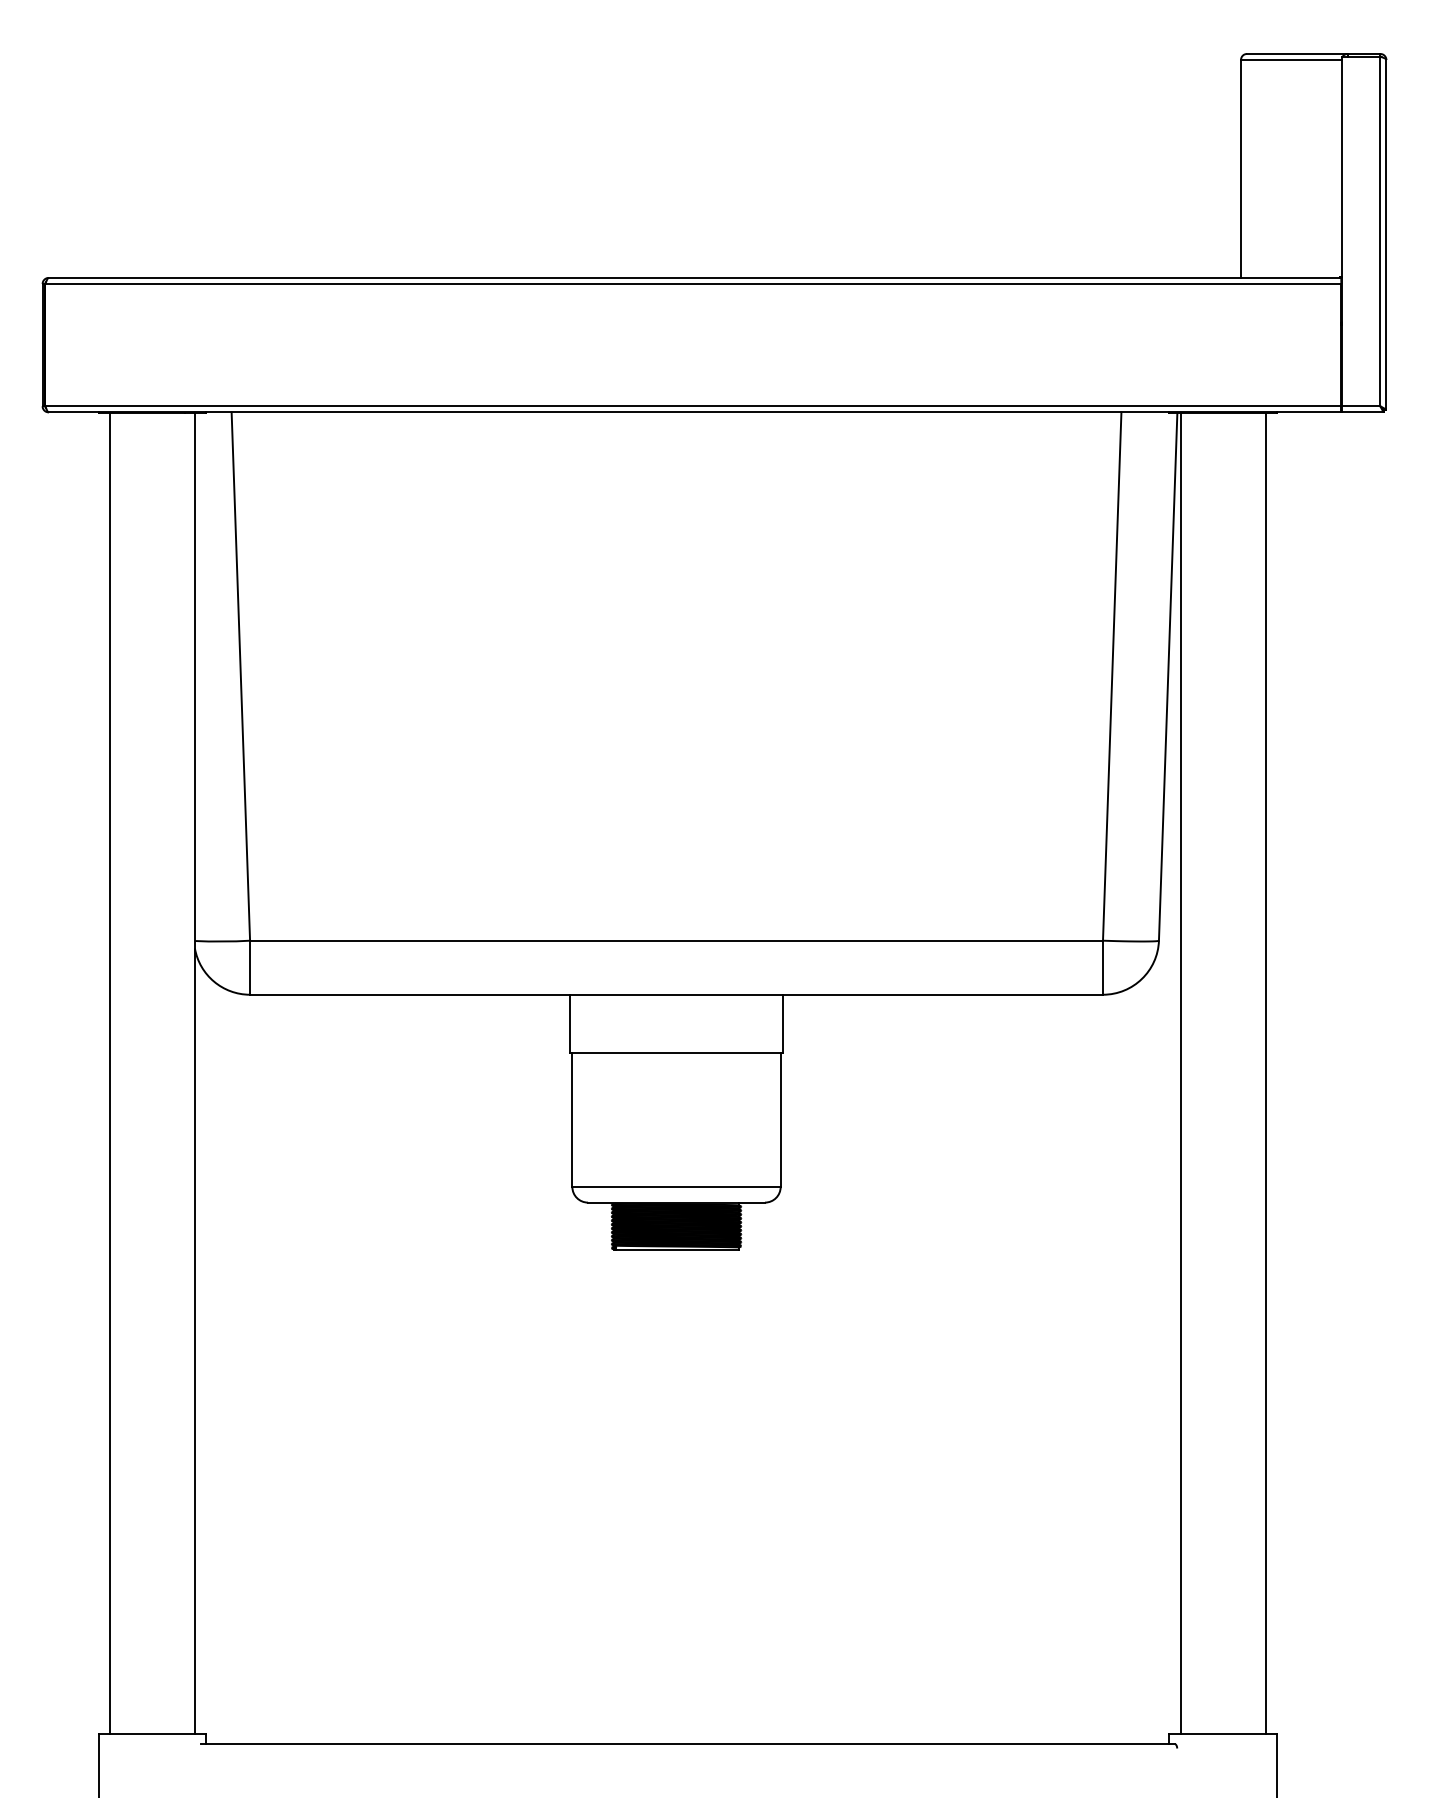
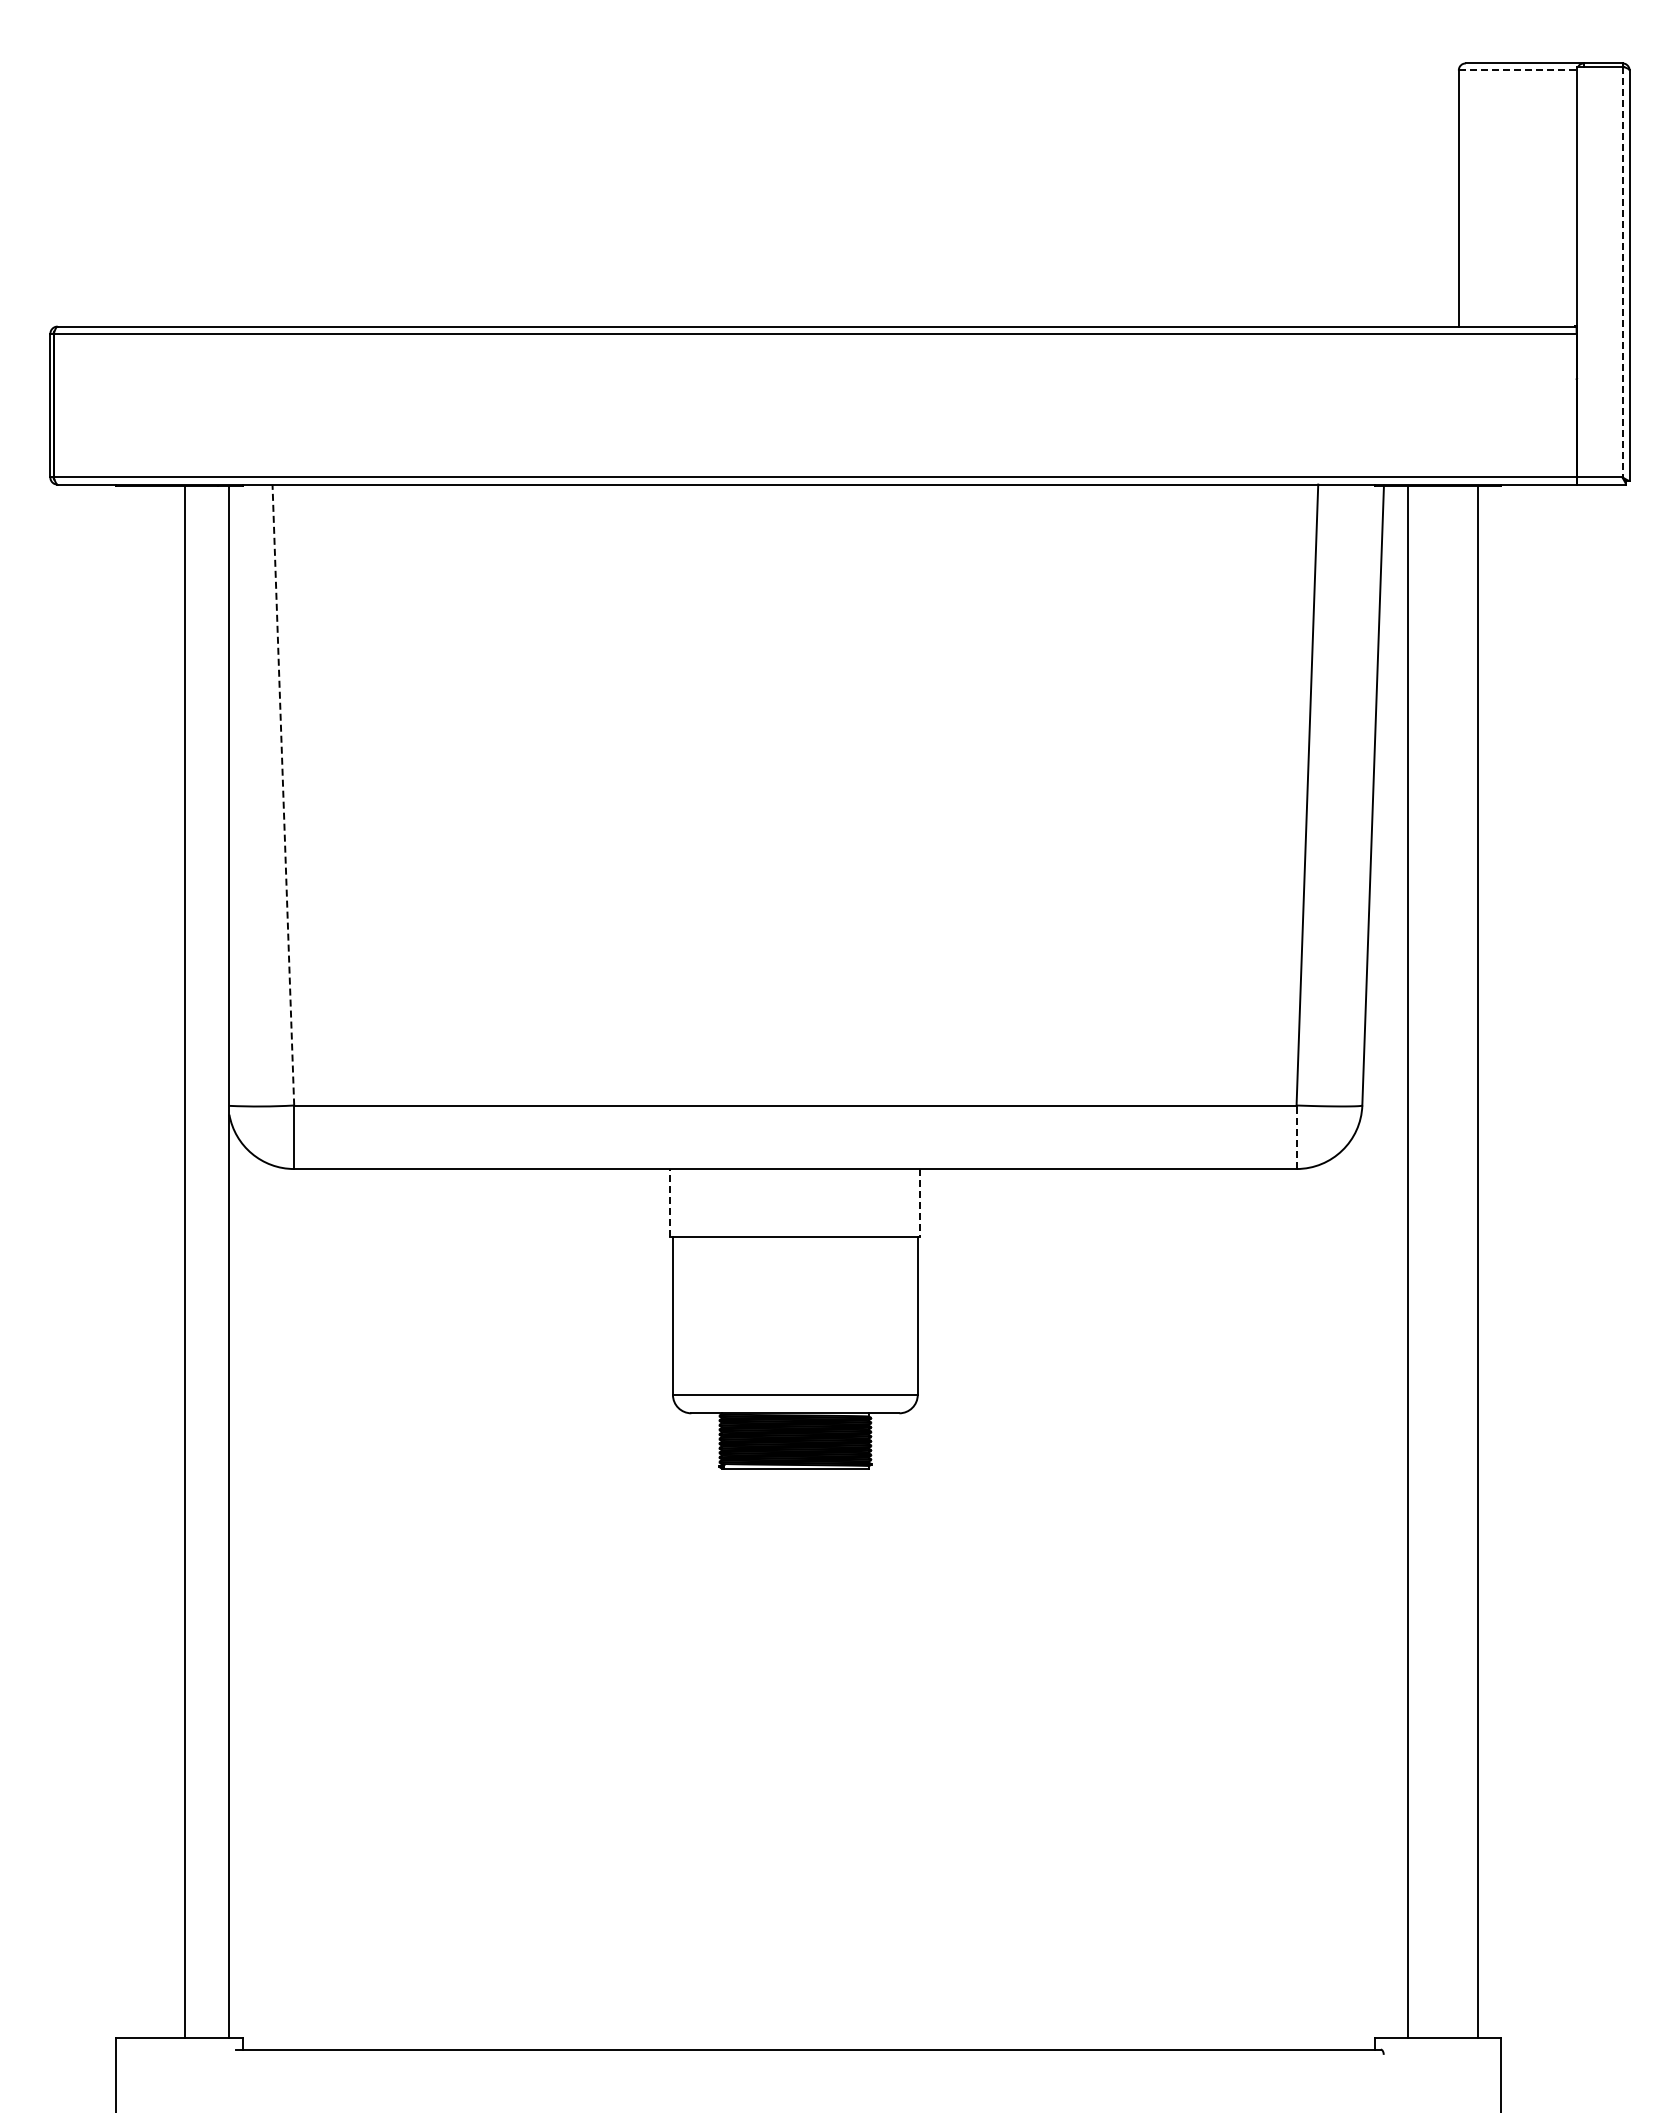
line: (1291, 60) -> (1518, 70), solid -> dashed
line: (1380, 231) -> (1622, 272), solid -> dashed
line: (240, 676) -> (283, 795), solid -> dashed
line: (1102, 967) -> (1296, 1137), solid -> dashed
line: (570, 1023) -> (670, 1202), solid -> dashed
line: (782, 1023) -> (920, 1202), solid -> dashed
line: (109, 1073) -> (185, 1261), moved
line: (1180, 1073) -> (1477, 1261), moved
line: (1265, 1073) -> (1407, 1261), moved

